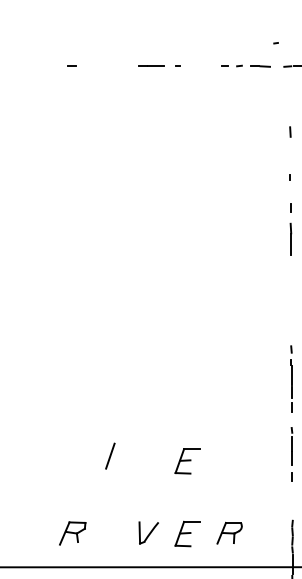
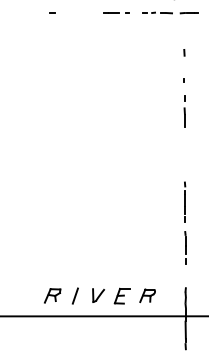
line: (160, 65) -> (116, 12), moved
line: (108, 455) -> (74, 295), moved
part: (186, 460) -> (121, 251), removed

